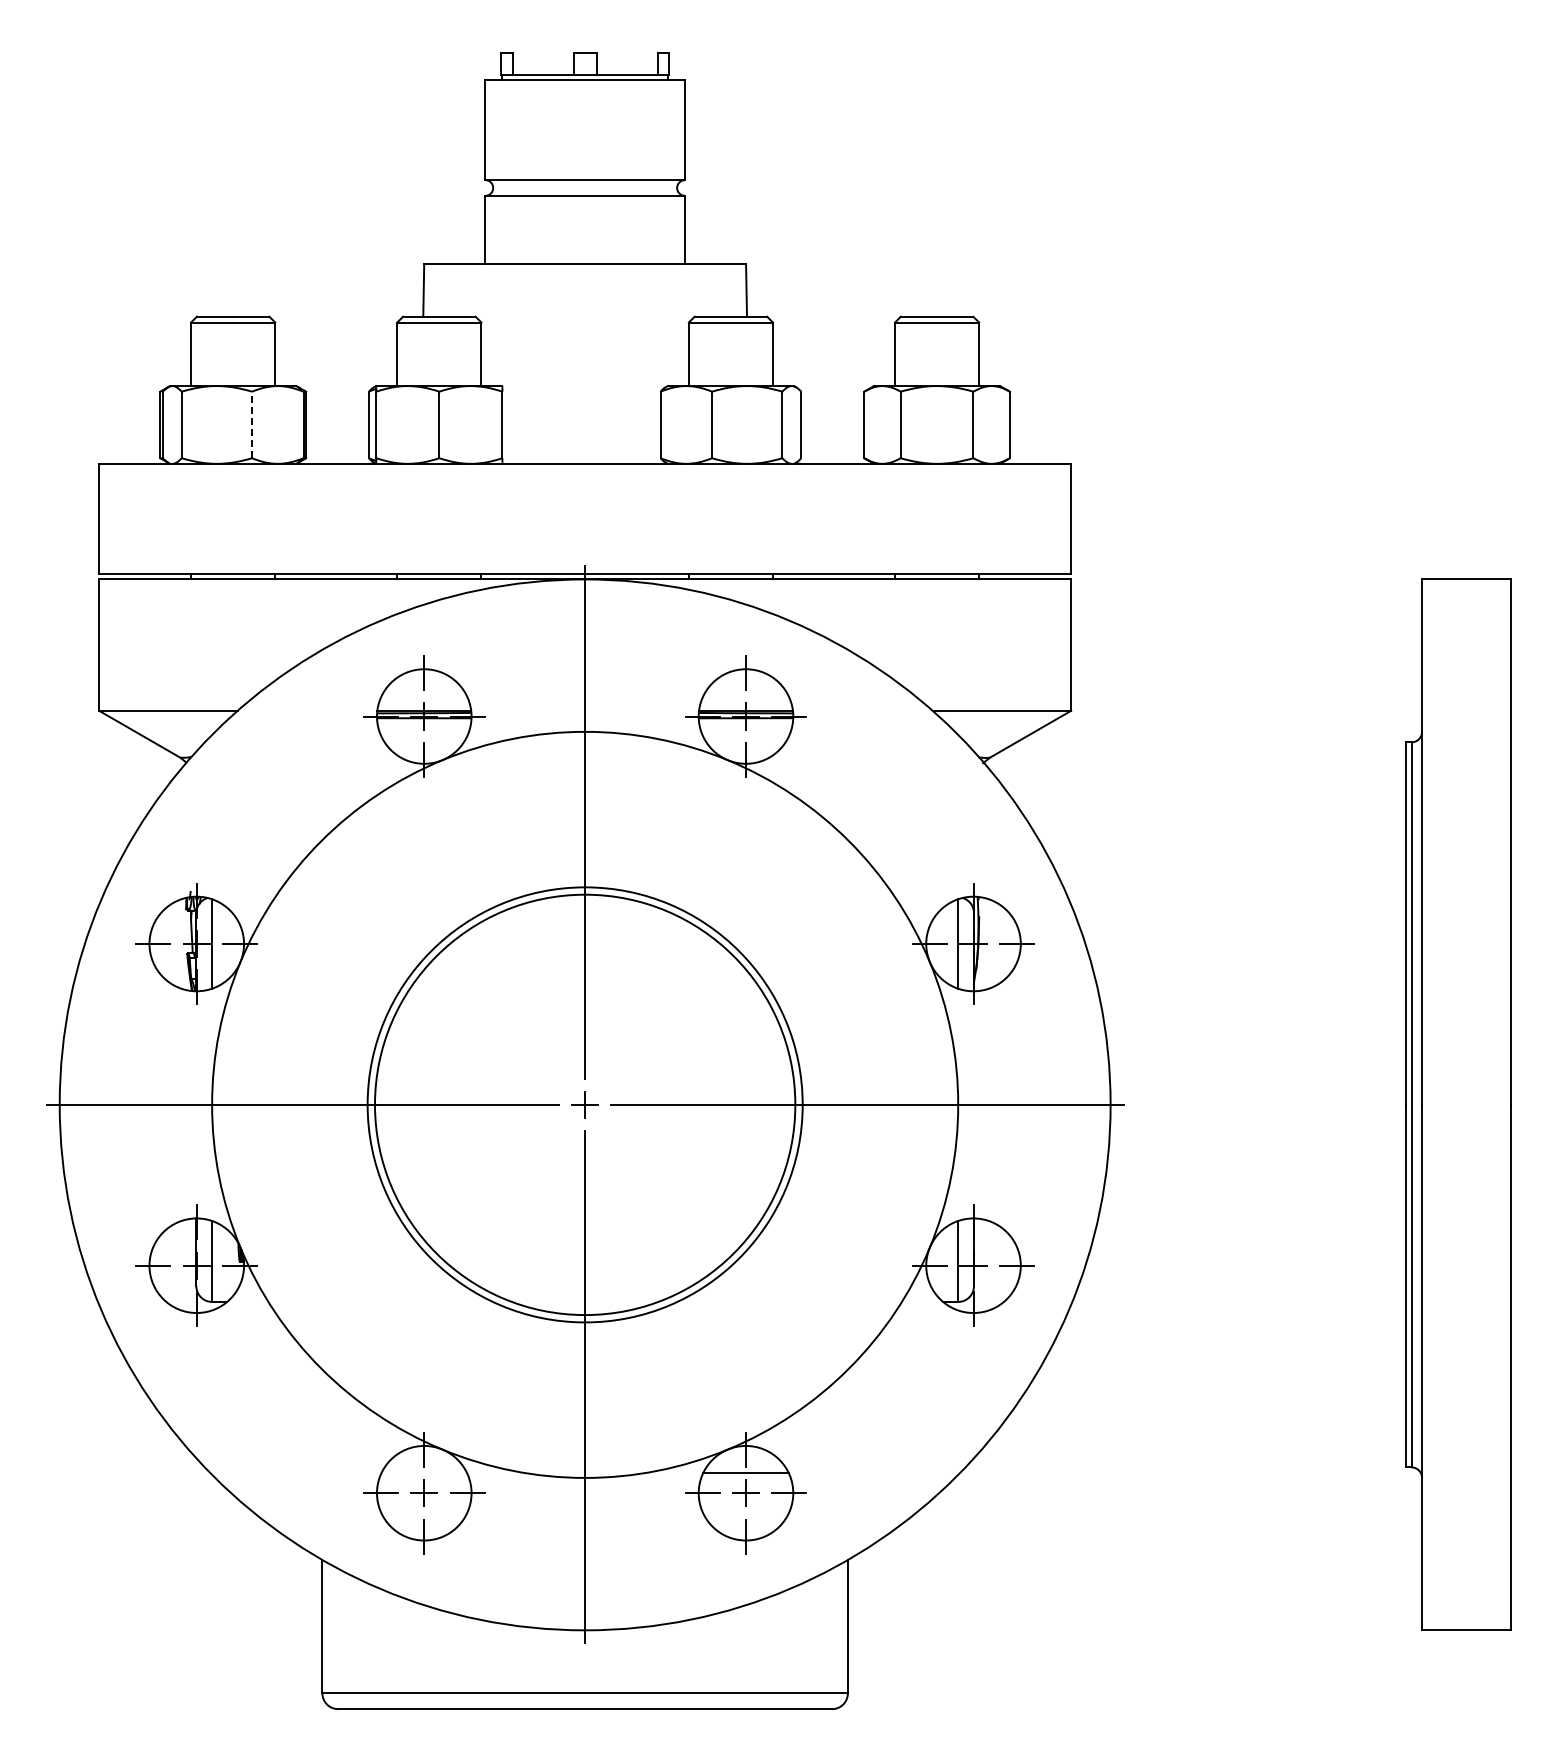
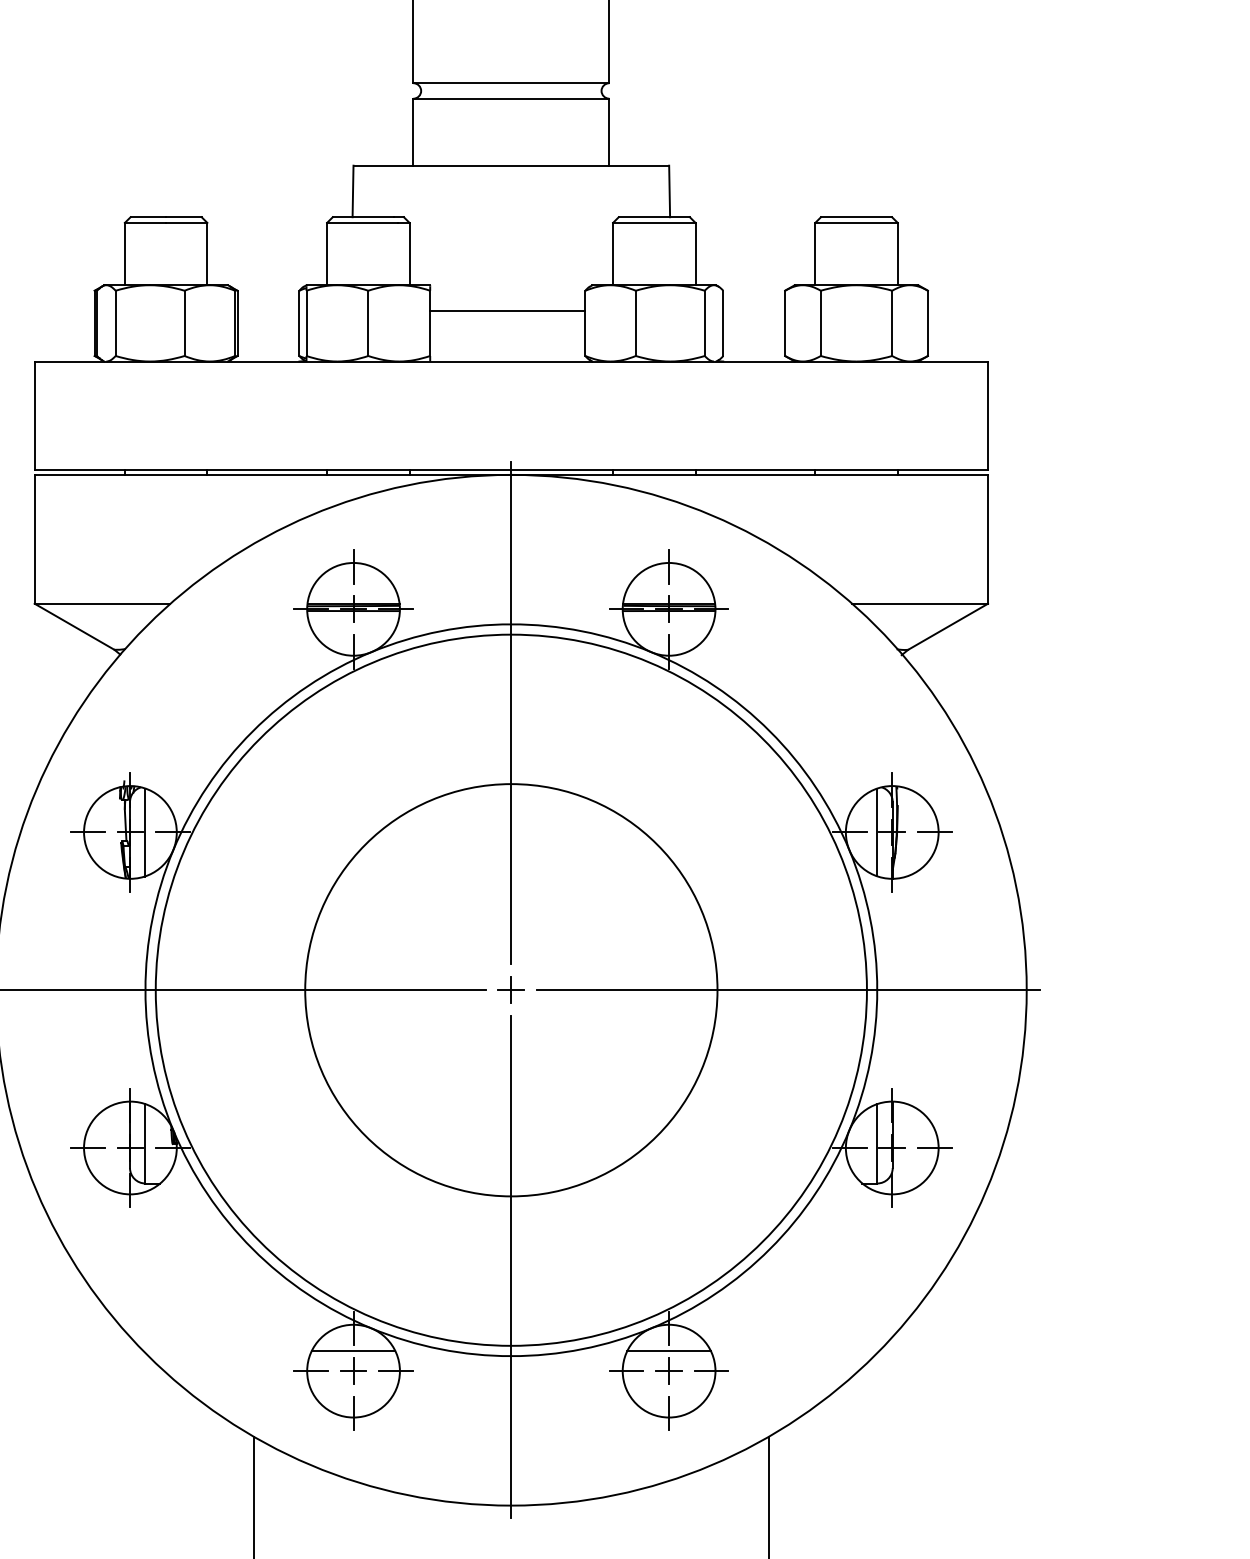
line: (581, 412) -> (507, 311), added
line: (252, 424) -> (185, 322), dashed -> solid
circle: (584, 1104) -> (510, 989), size x1.67
line: (423, 1472) -> (352, 1350), added

